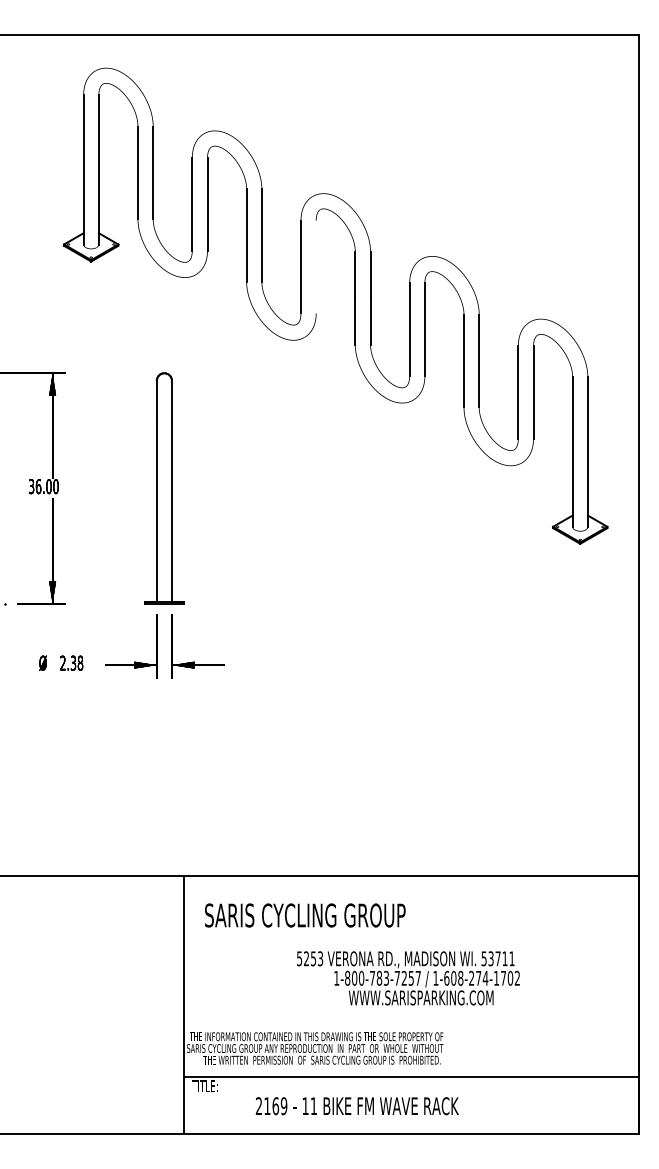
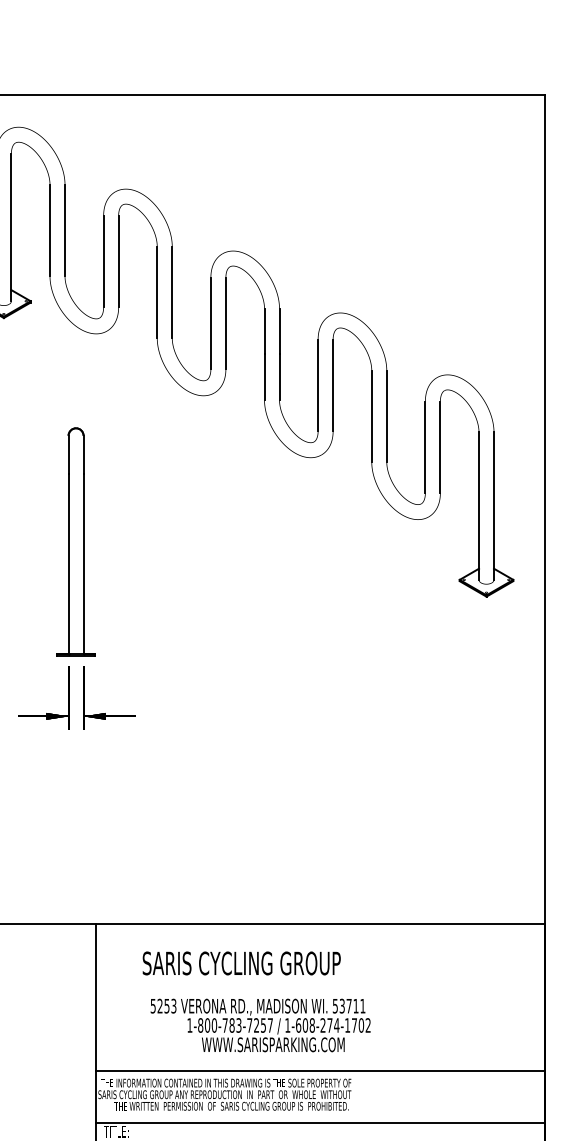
line: (316, 266) -> (226, 322), added
text: (305, 915) -> (241, 963), moved
text: (408, 978) -> (260, 1025), moved
line: (411, 1024) -> (319, 1071), added

